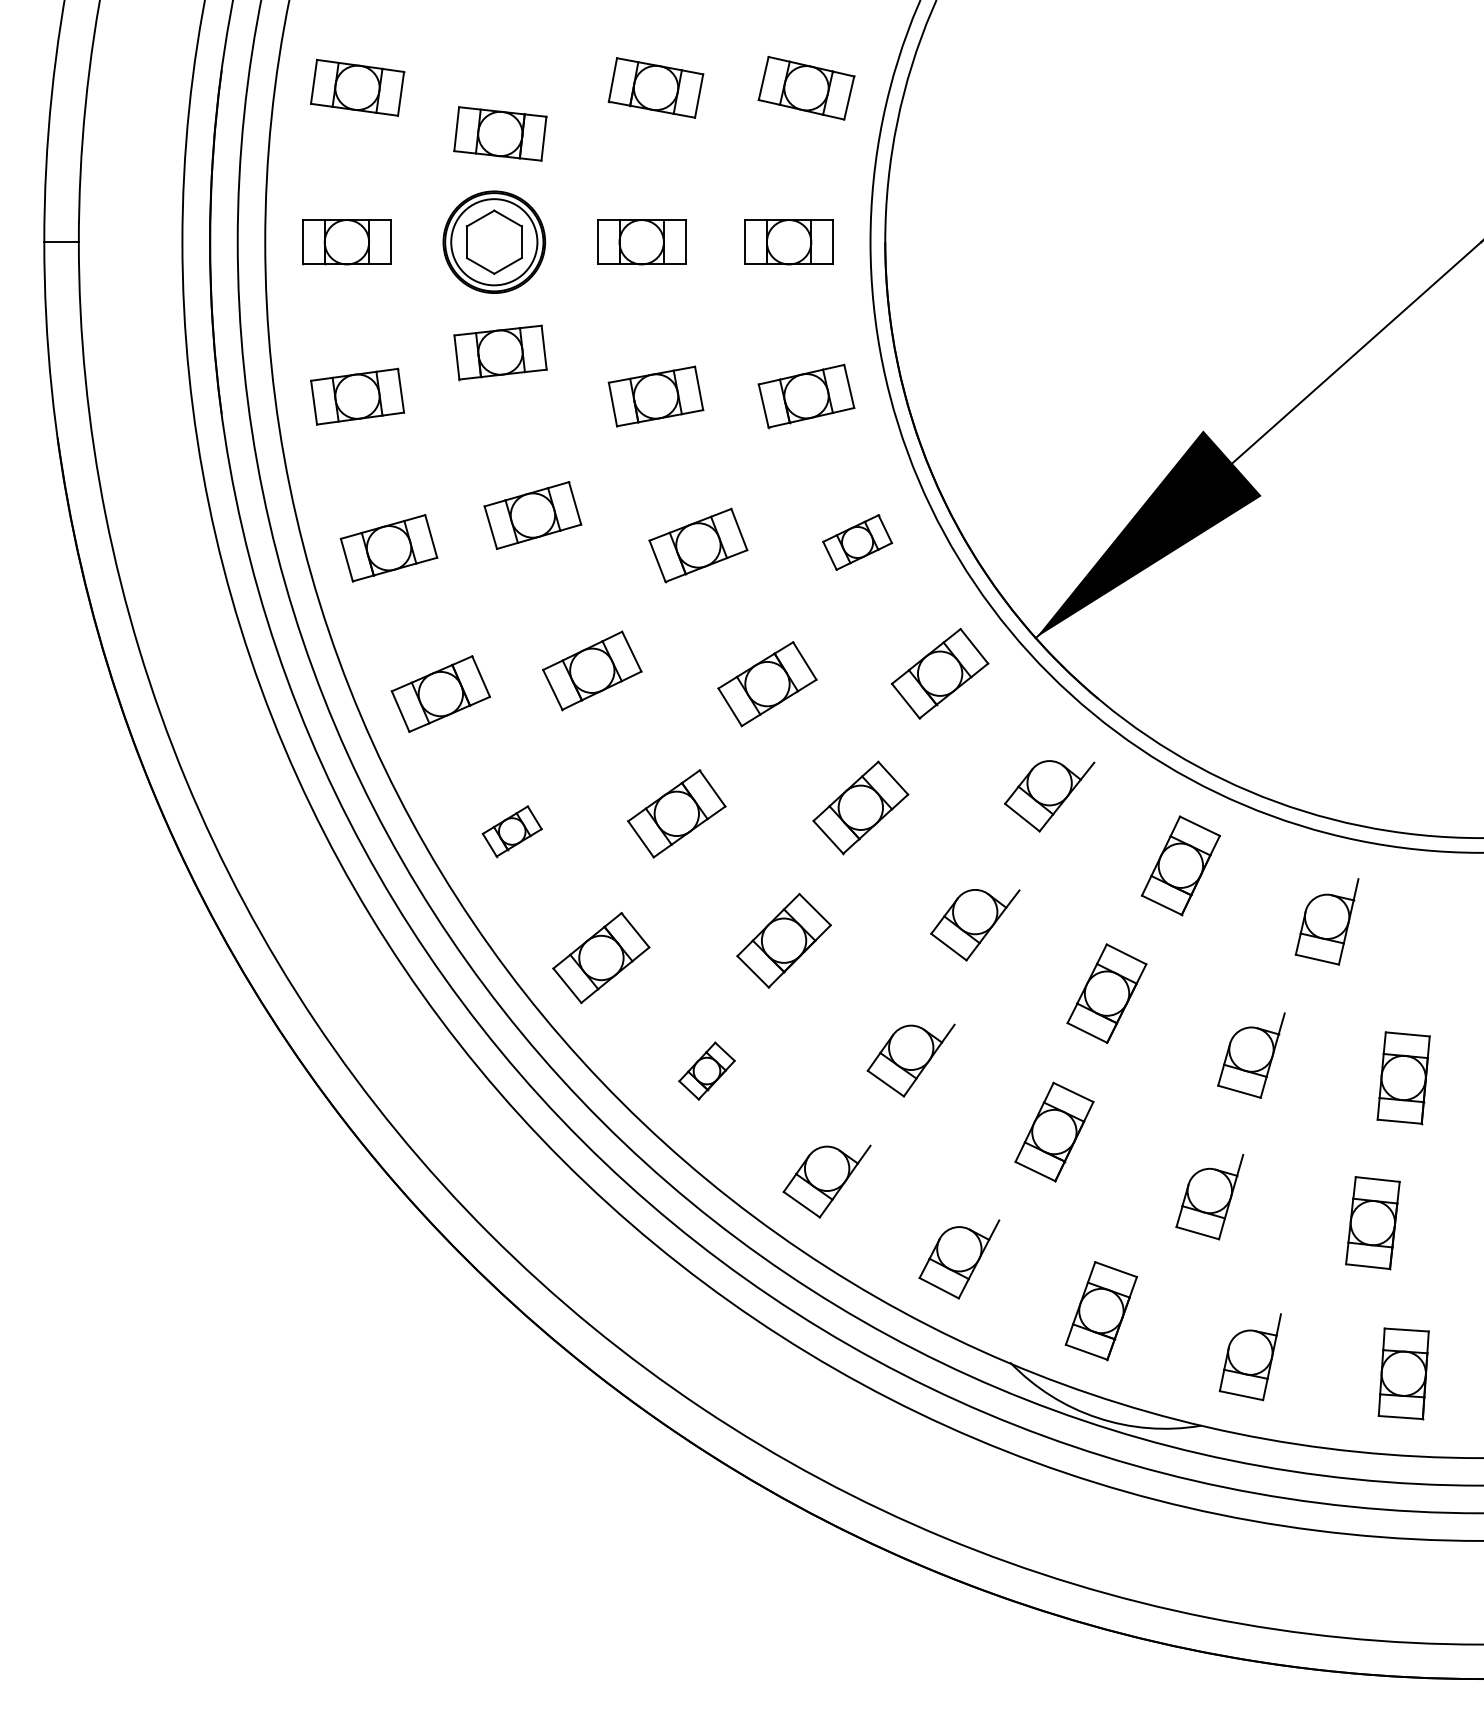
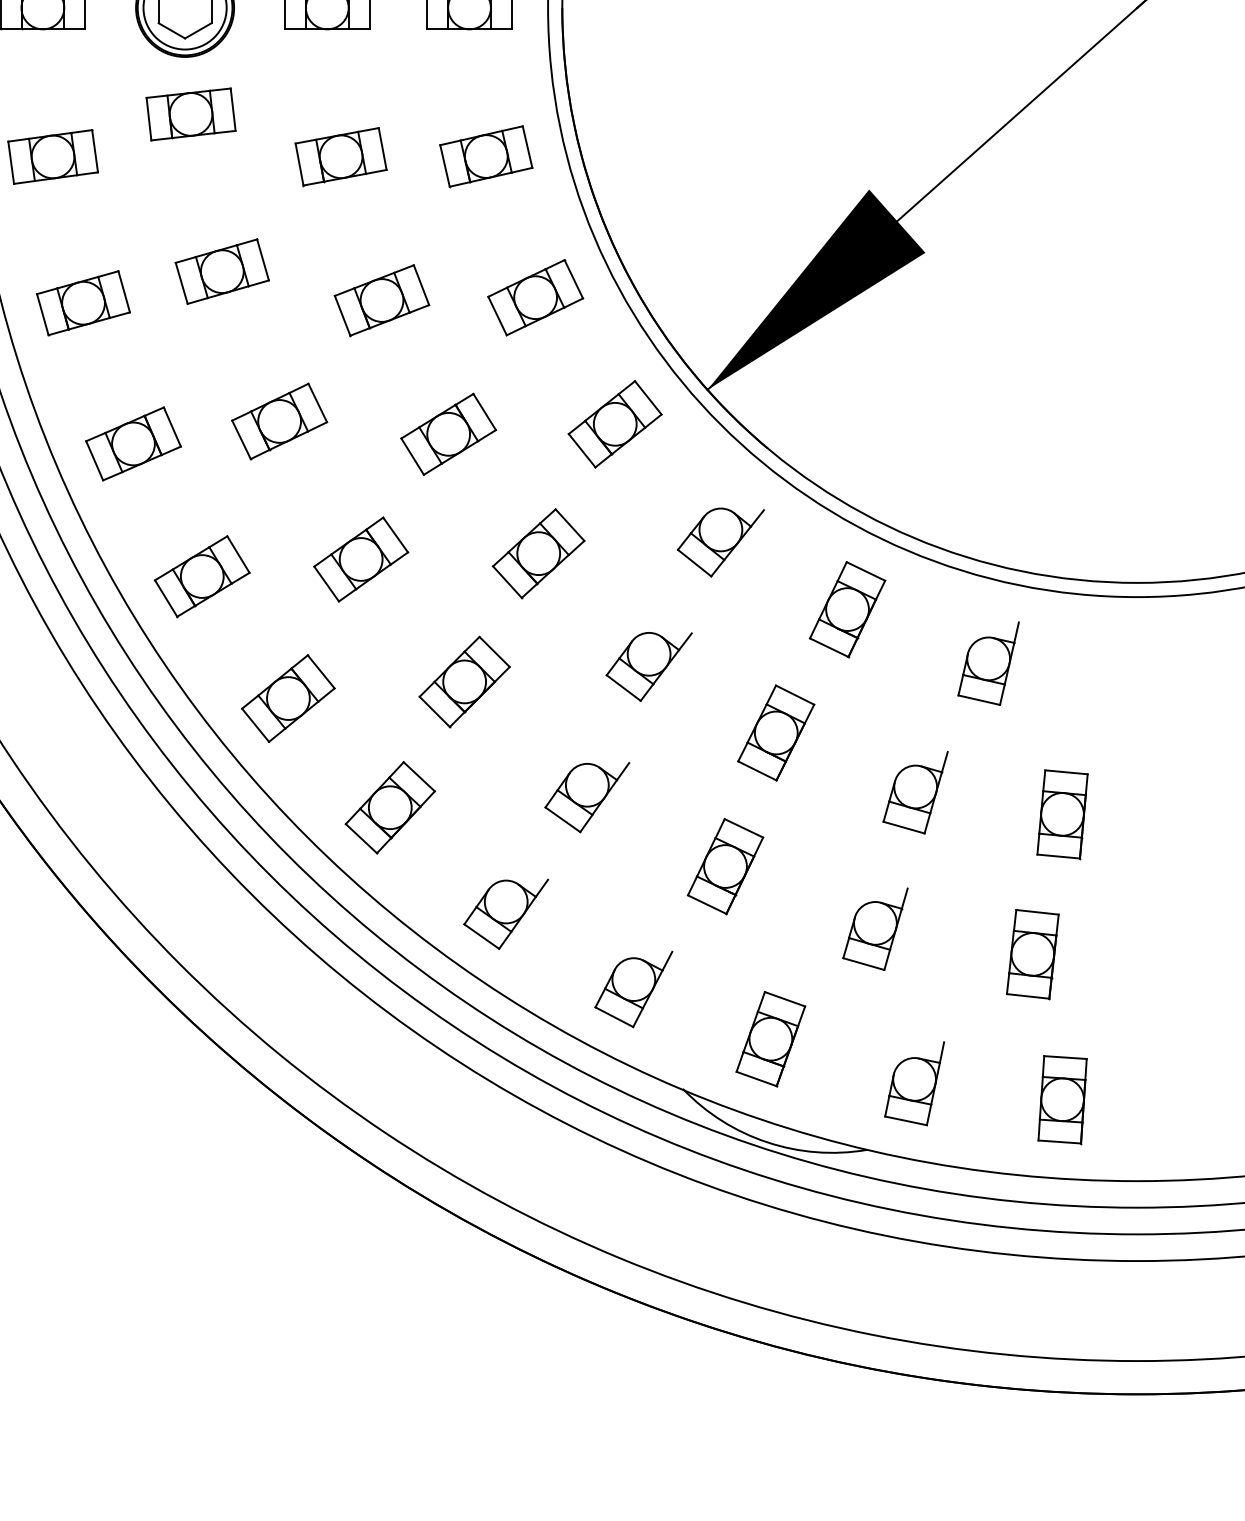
part: (857, 542) -> (535, 297), size x1.43
part: (512, 831) -> (202, 576), size x1.67
part: (706, 1070) -> (389, 807), size x1.67

